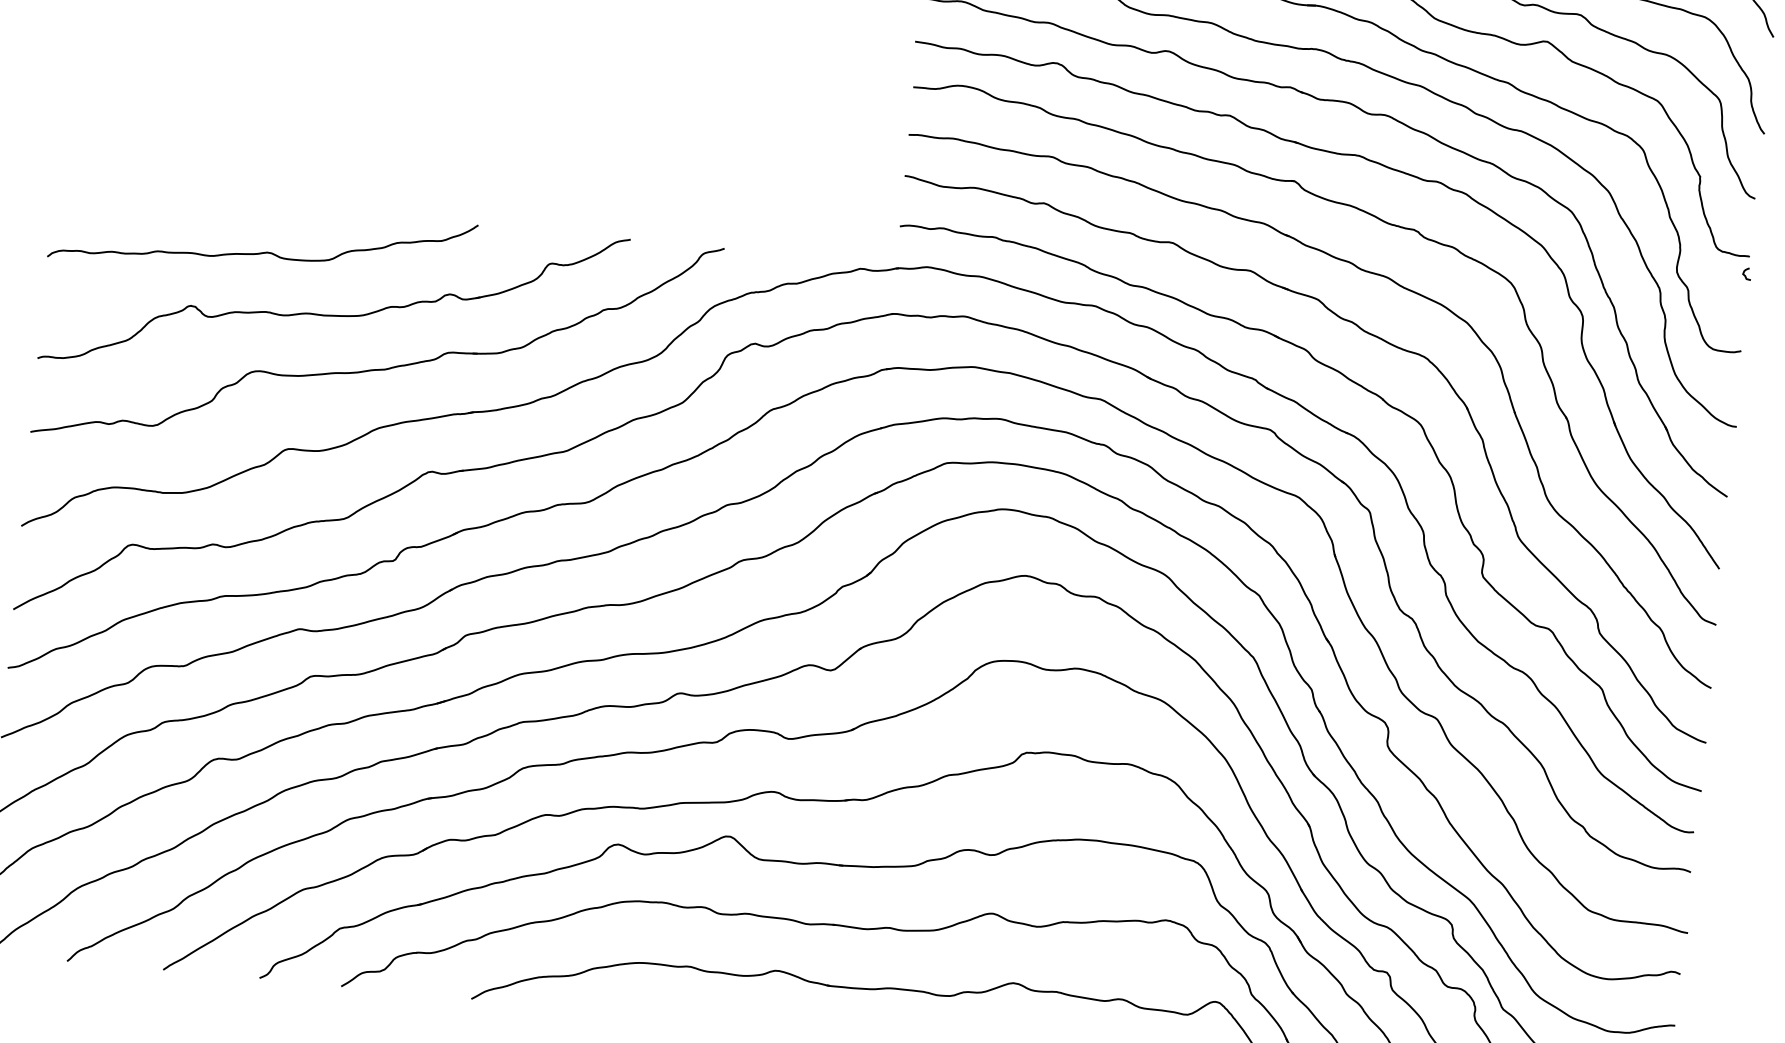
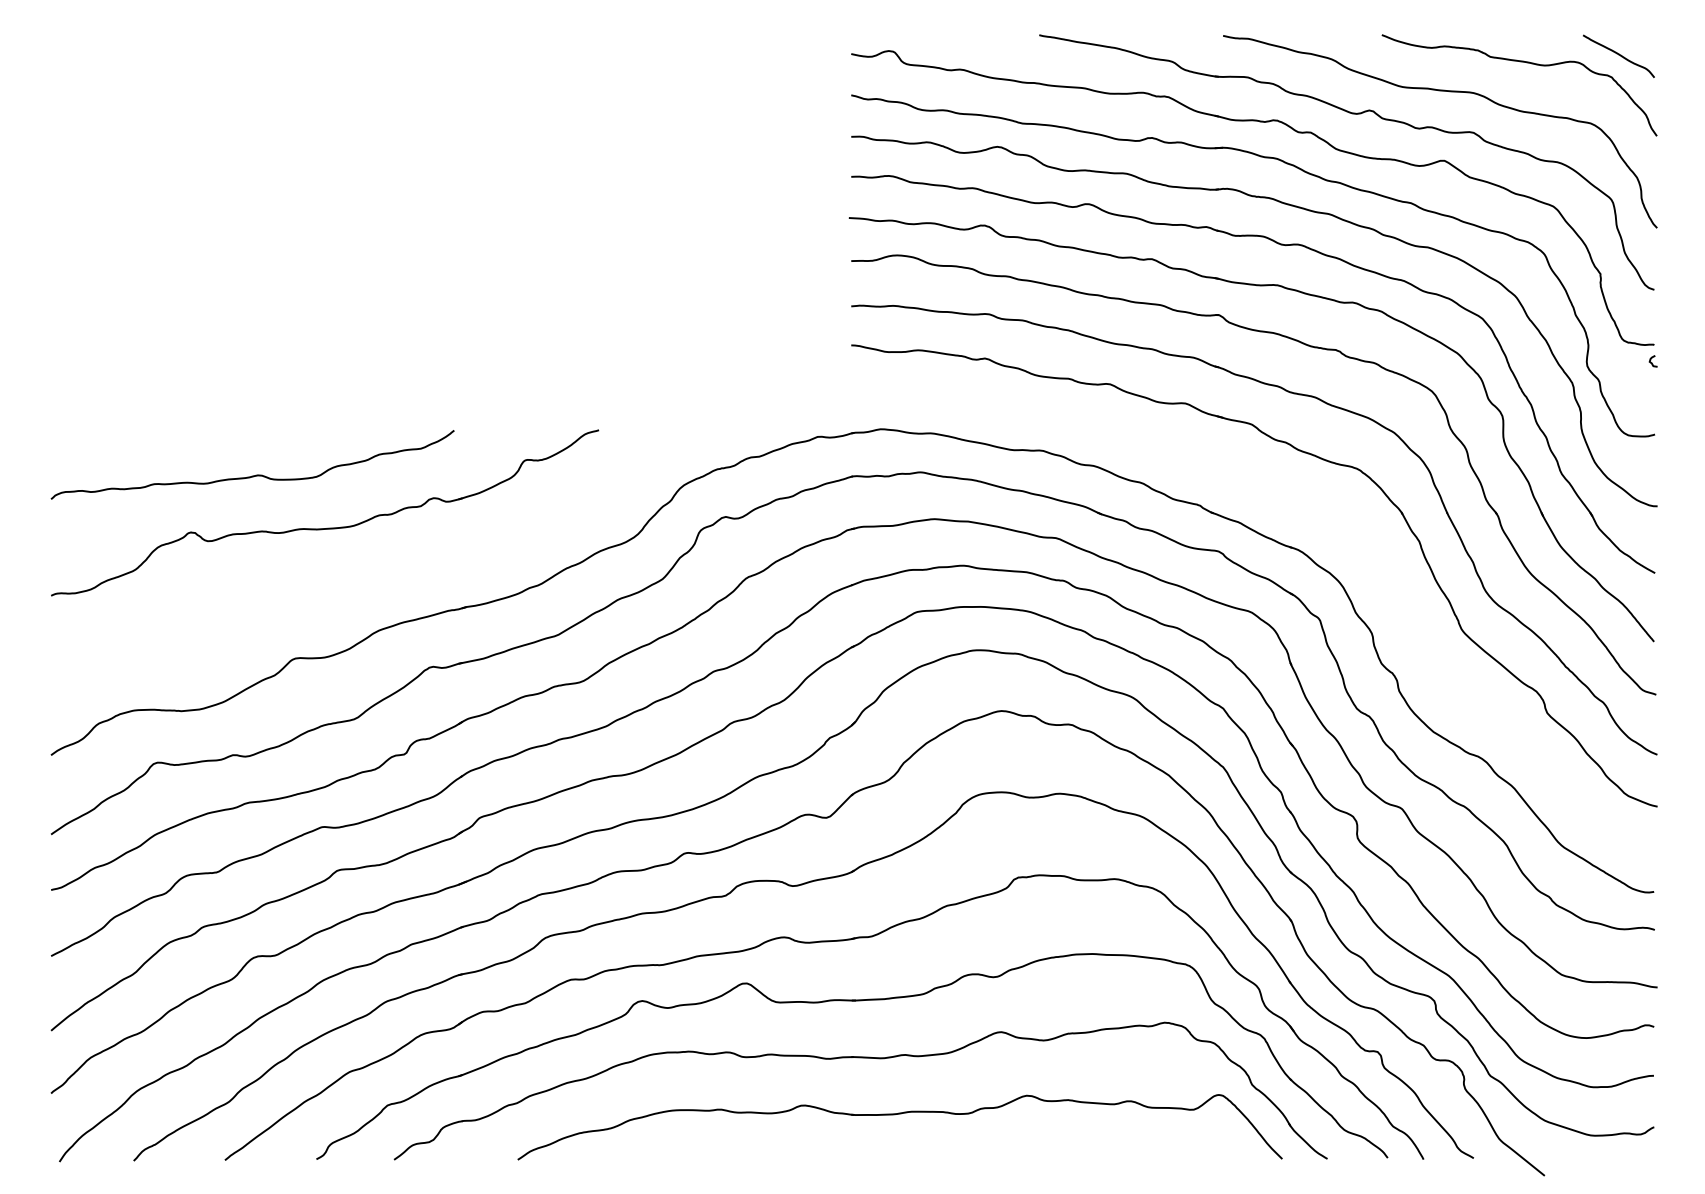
part: (378, 368) -> (373, 574), removed
part: (1367, 391) -> (1306, 506), removed

